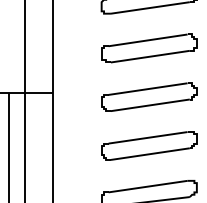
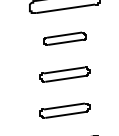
part: (149, 48) -> (65, 38), size x0.6
part: (149, 96) -> (65, 74), size x0.7
part: (149, 145) -> (65, 110), size x0.7

